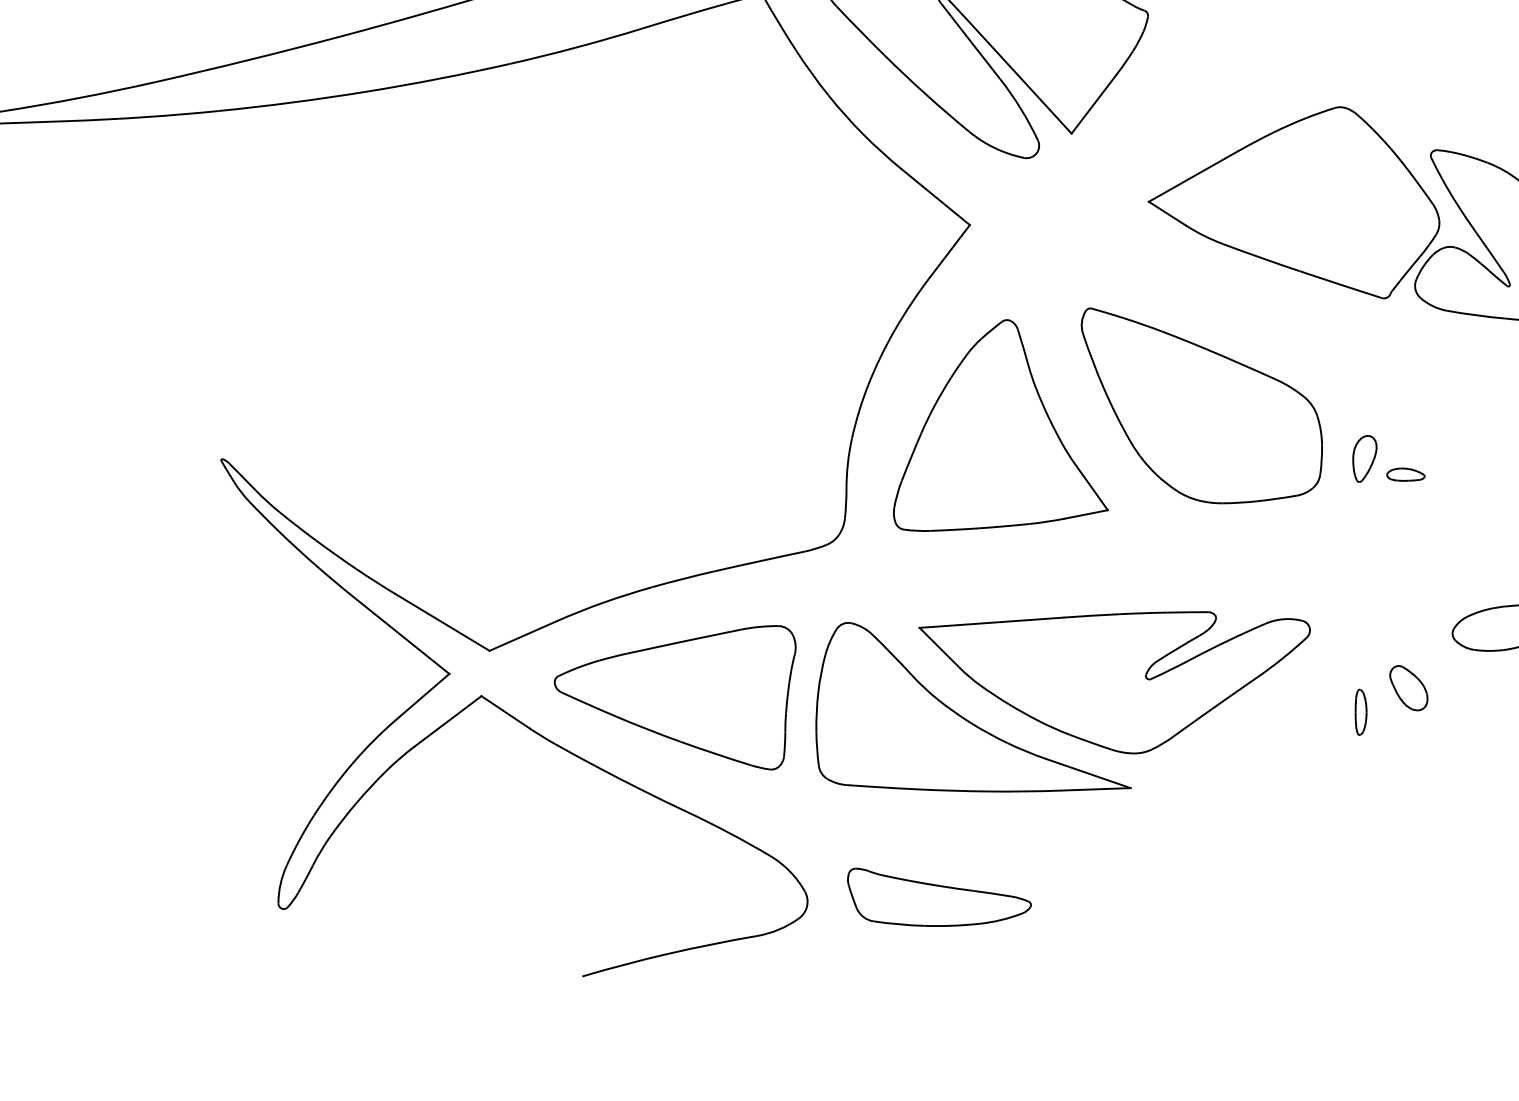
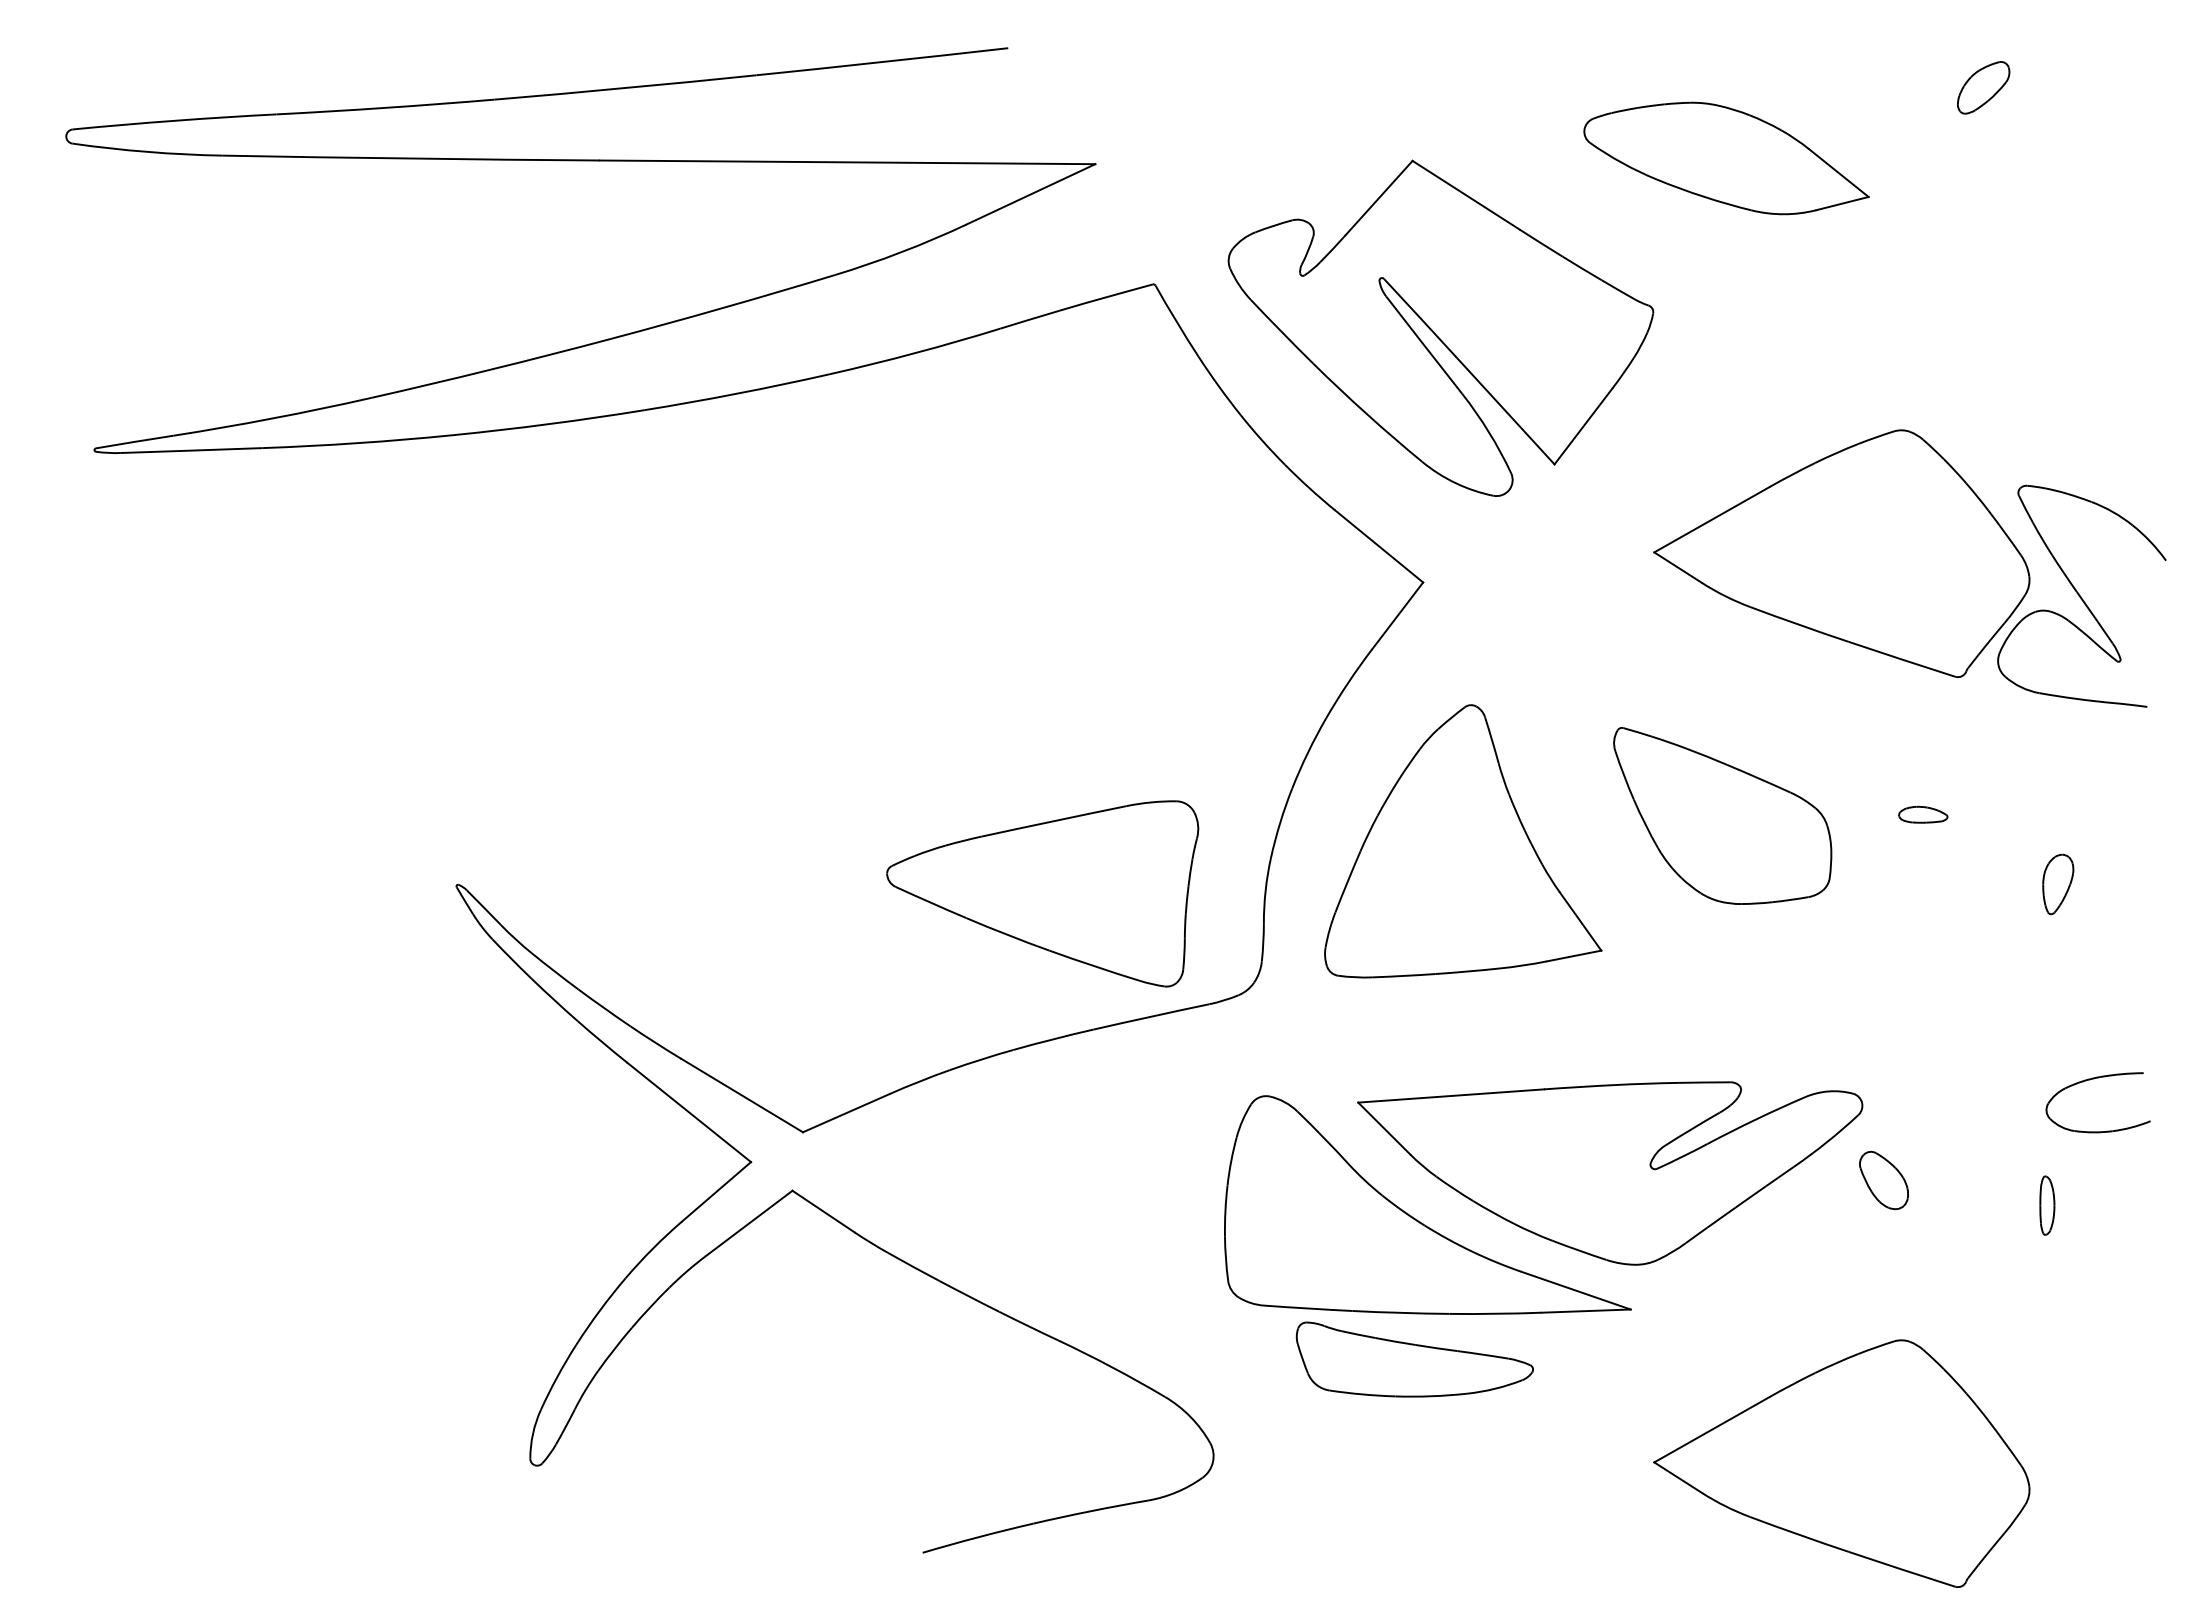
part: (1201, 405) -> (1722, 815), size x0.7
part: (1365, 458) -> (2058, 884), moved
part: (1406, 474) -> (1923, 814), moved
part: (1408, 688) -> (1883, 1180), moved
part: (675, 697) -> (1042, 893), moved
part: (1361, 712) -> (2047, 1205), moved
part: (939, 897) -> (1414, 1359), moved
part: (1293, 907) -> (1841, 1463), added

